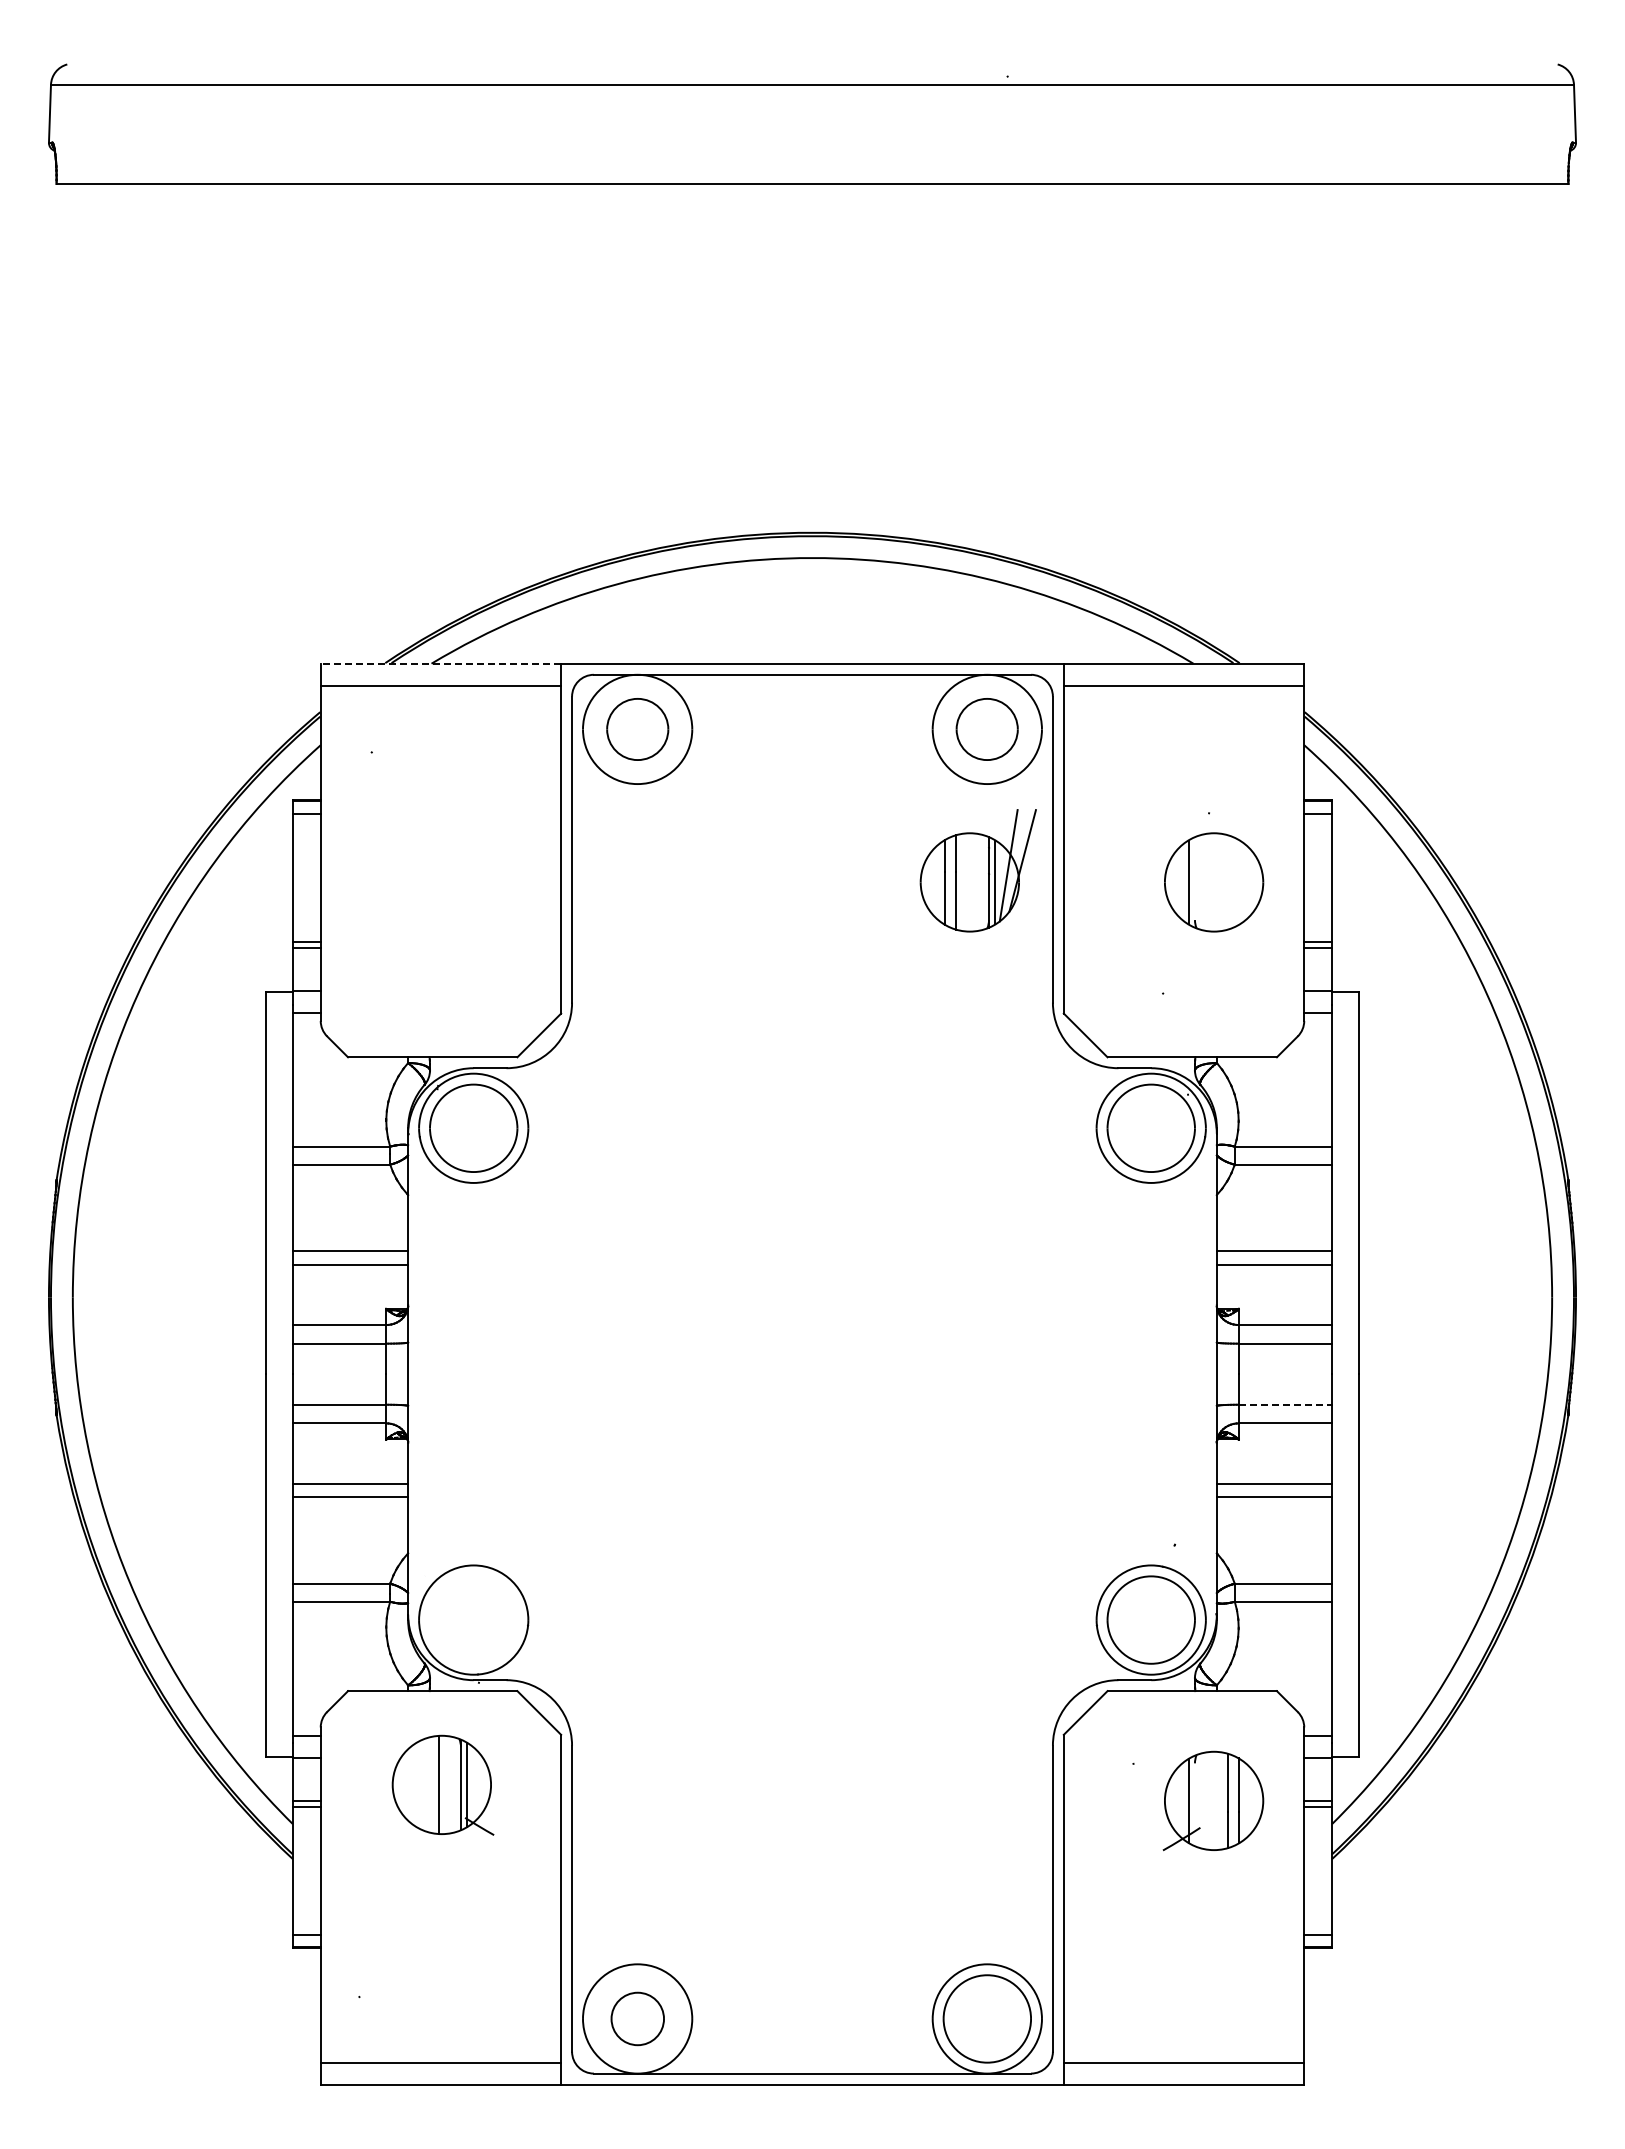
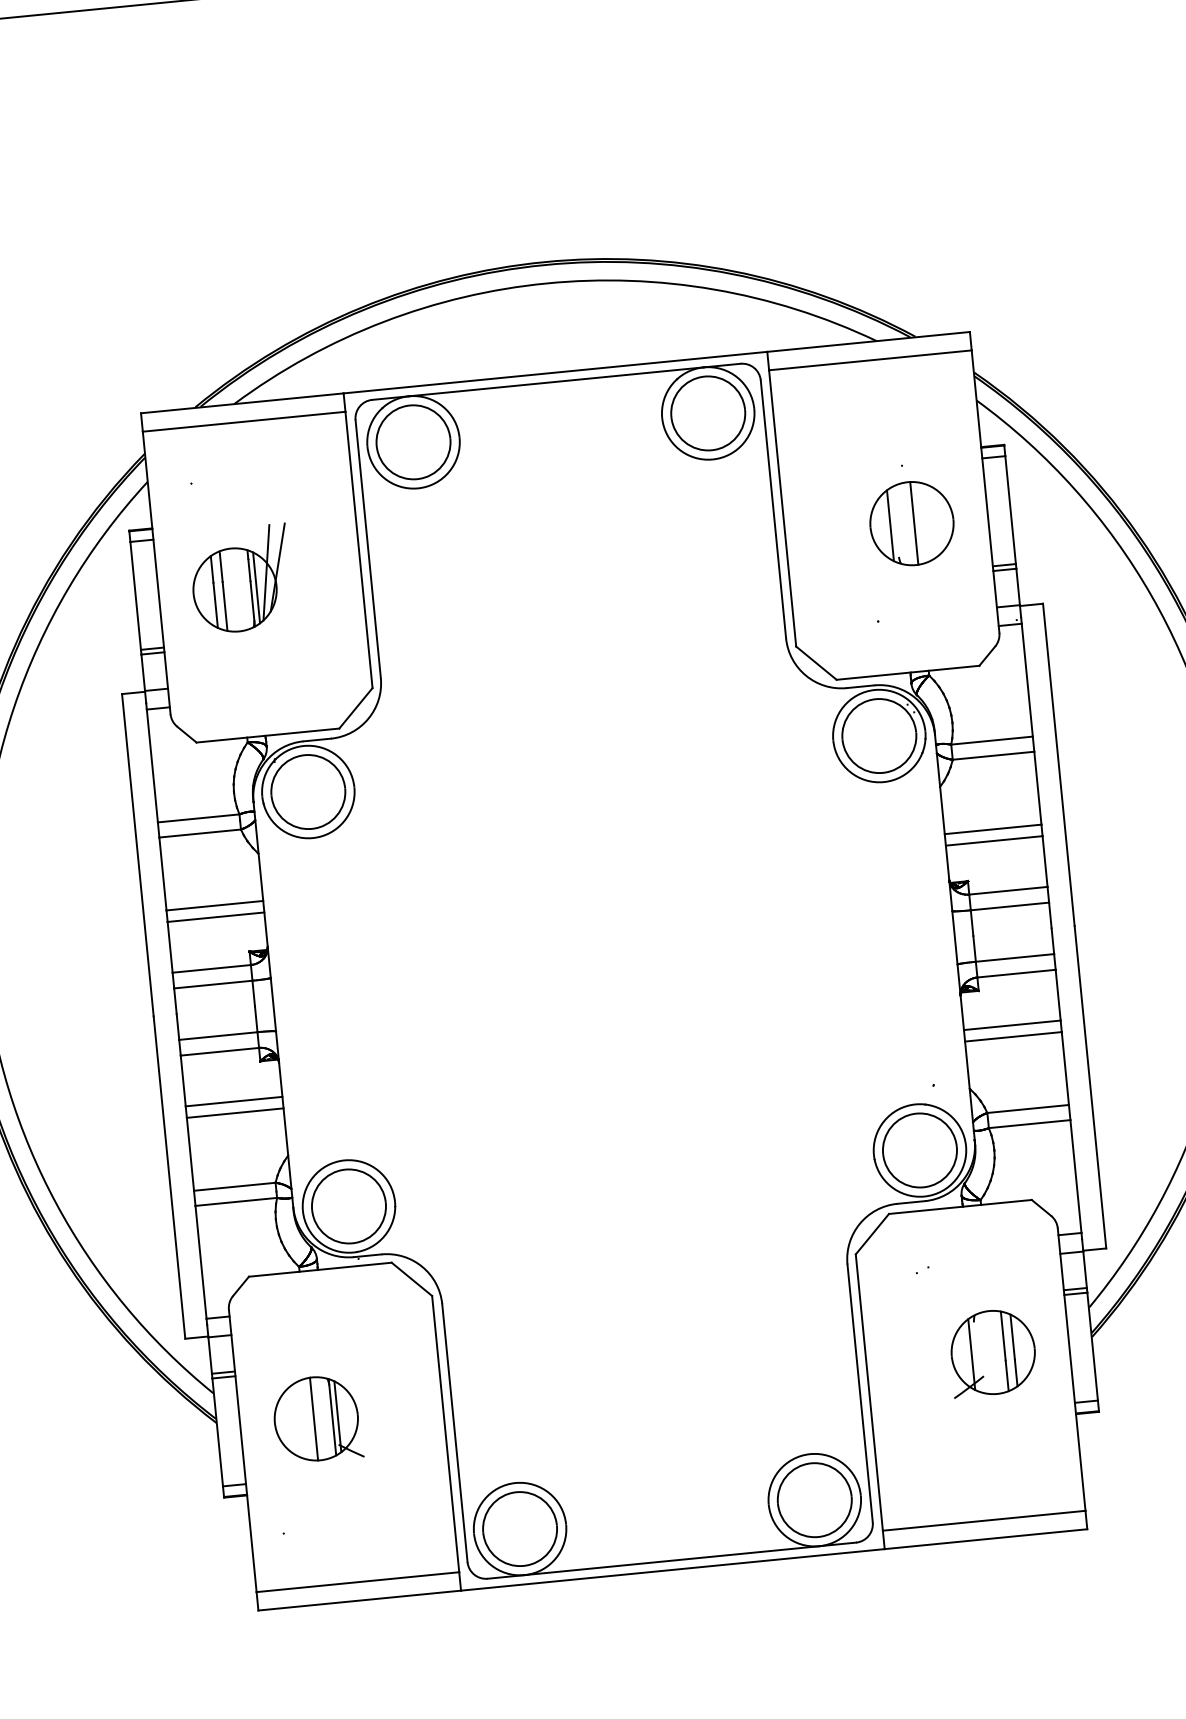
line: (440, 663) -> (241, 403), dashed -> solid
part: (637, 729) -> (413, 442), size x1.43
part: (986, 729) -> (707, 413), size x1.43
part: (977, 870) -> (240, 579), moved
line: (1216, 882) -> (914, 523), added
line: (1285, 1404) -> (1015, 957), dashed -> solid
part: (473, 1619) -> (348, 1206), added
part: (442, 1784) -> (316, 1418), moved
part: (1213, 1800) -> (992, 1352), moved
part: (637, 2018) -> (519, 1528), size x1.67

